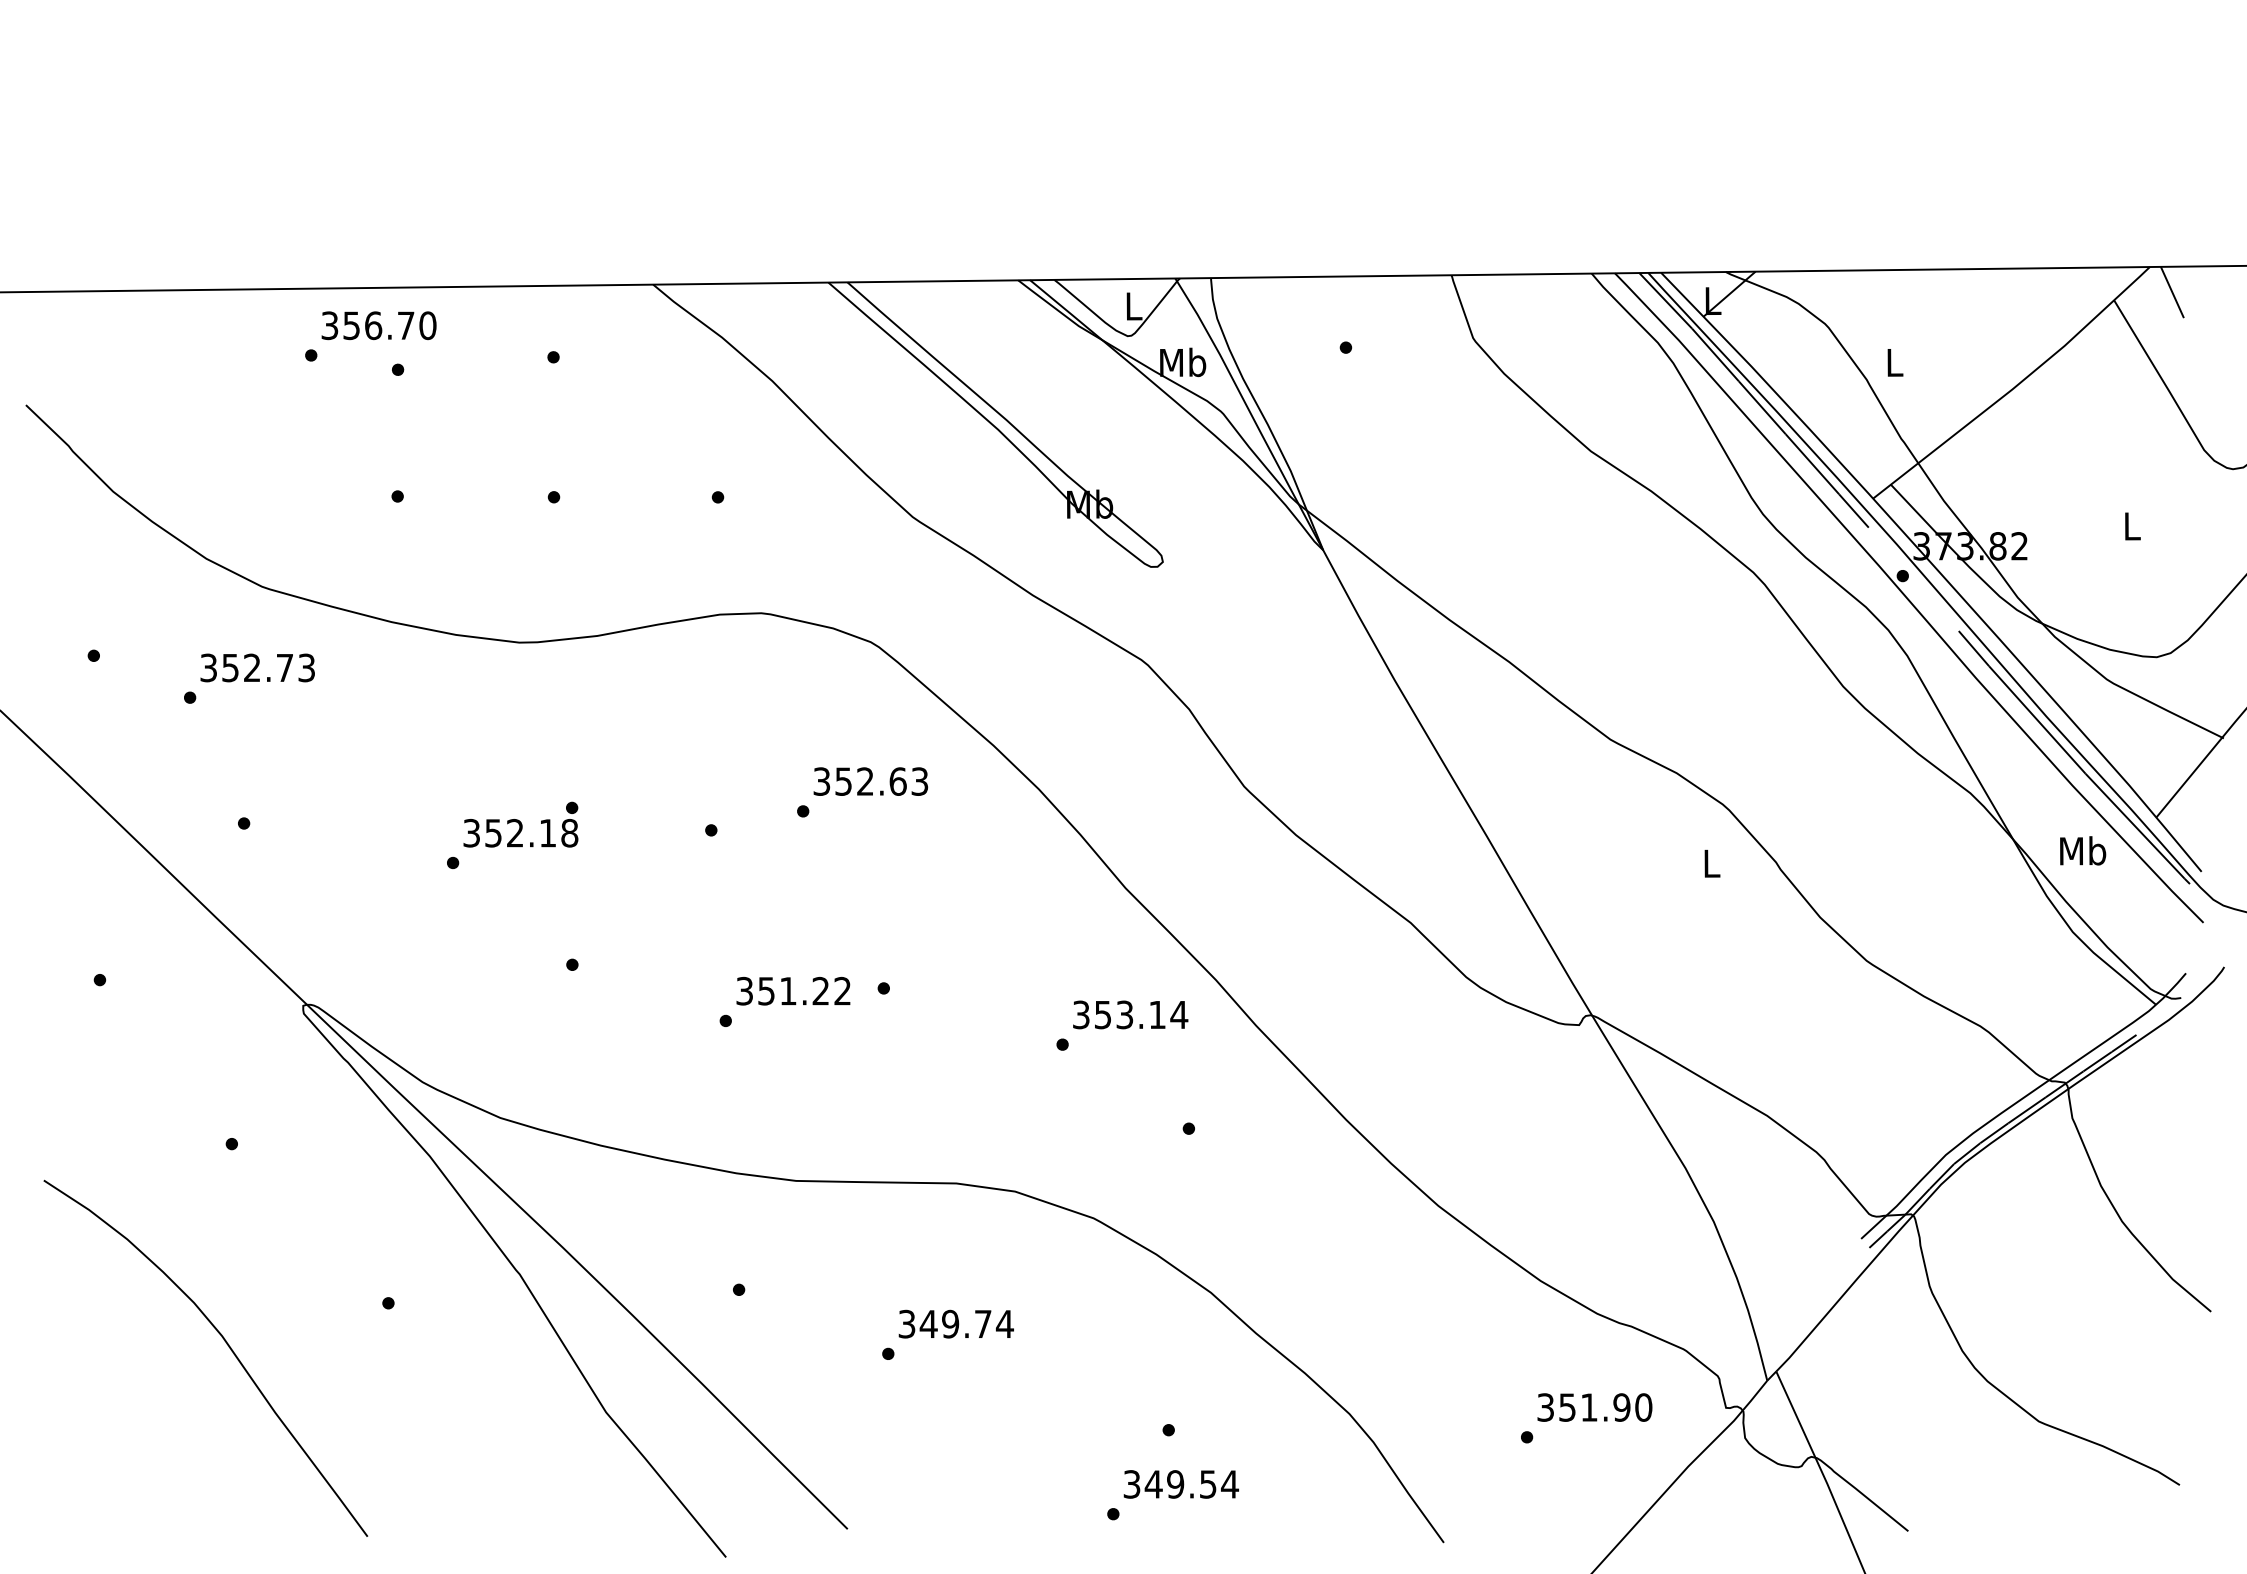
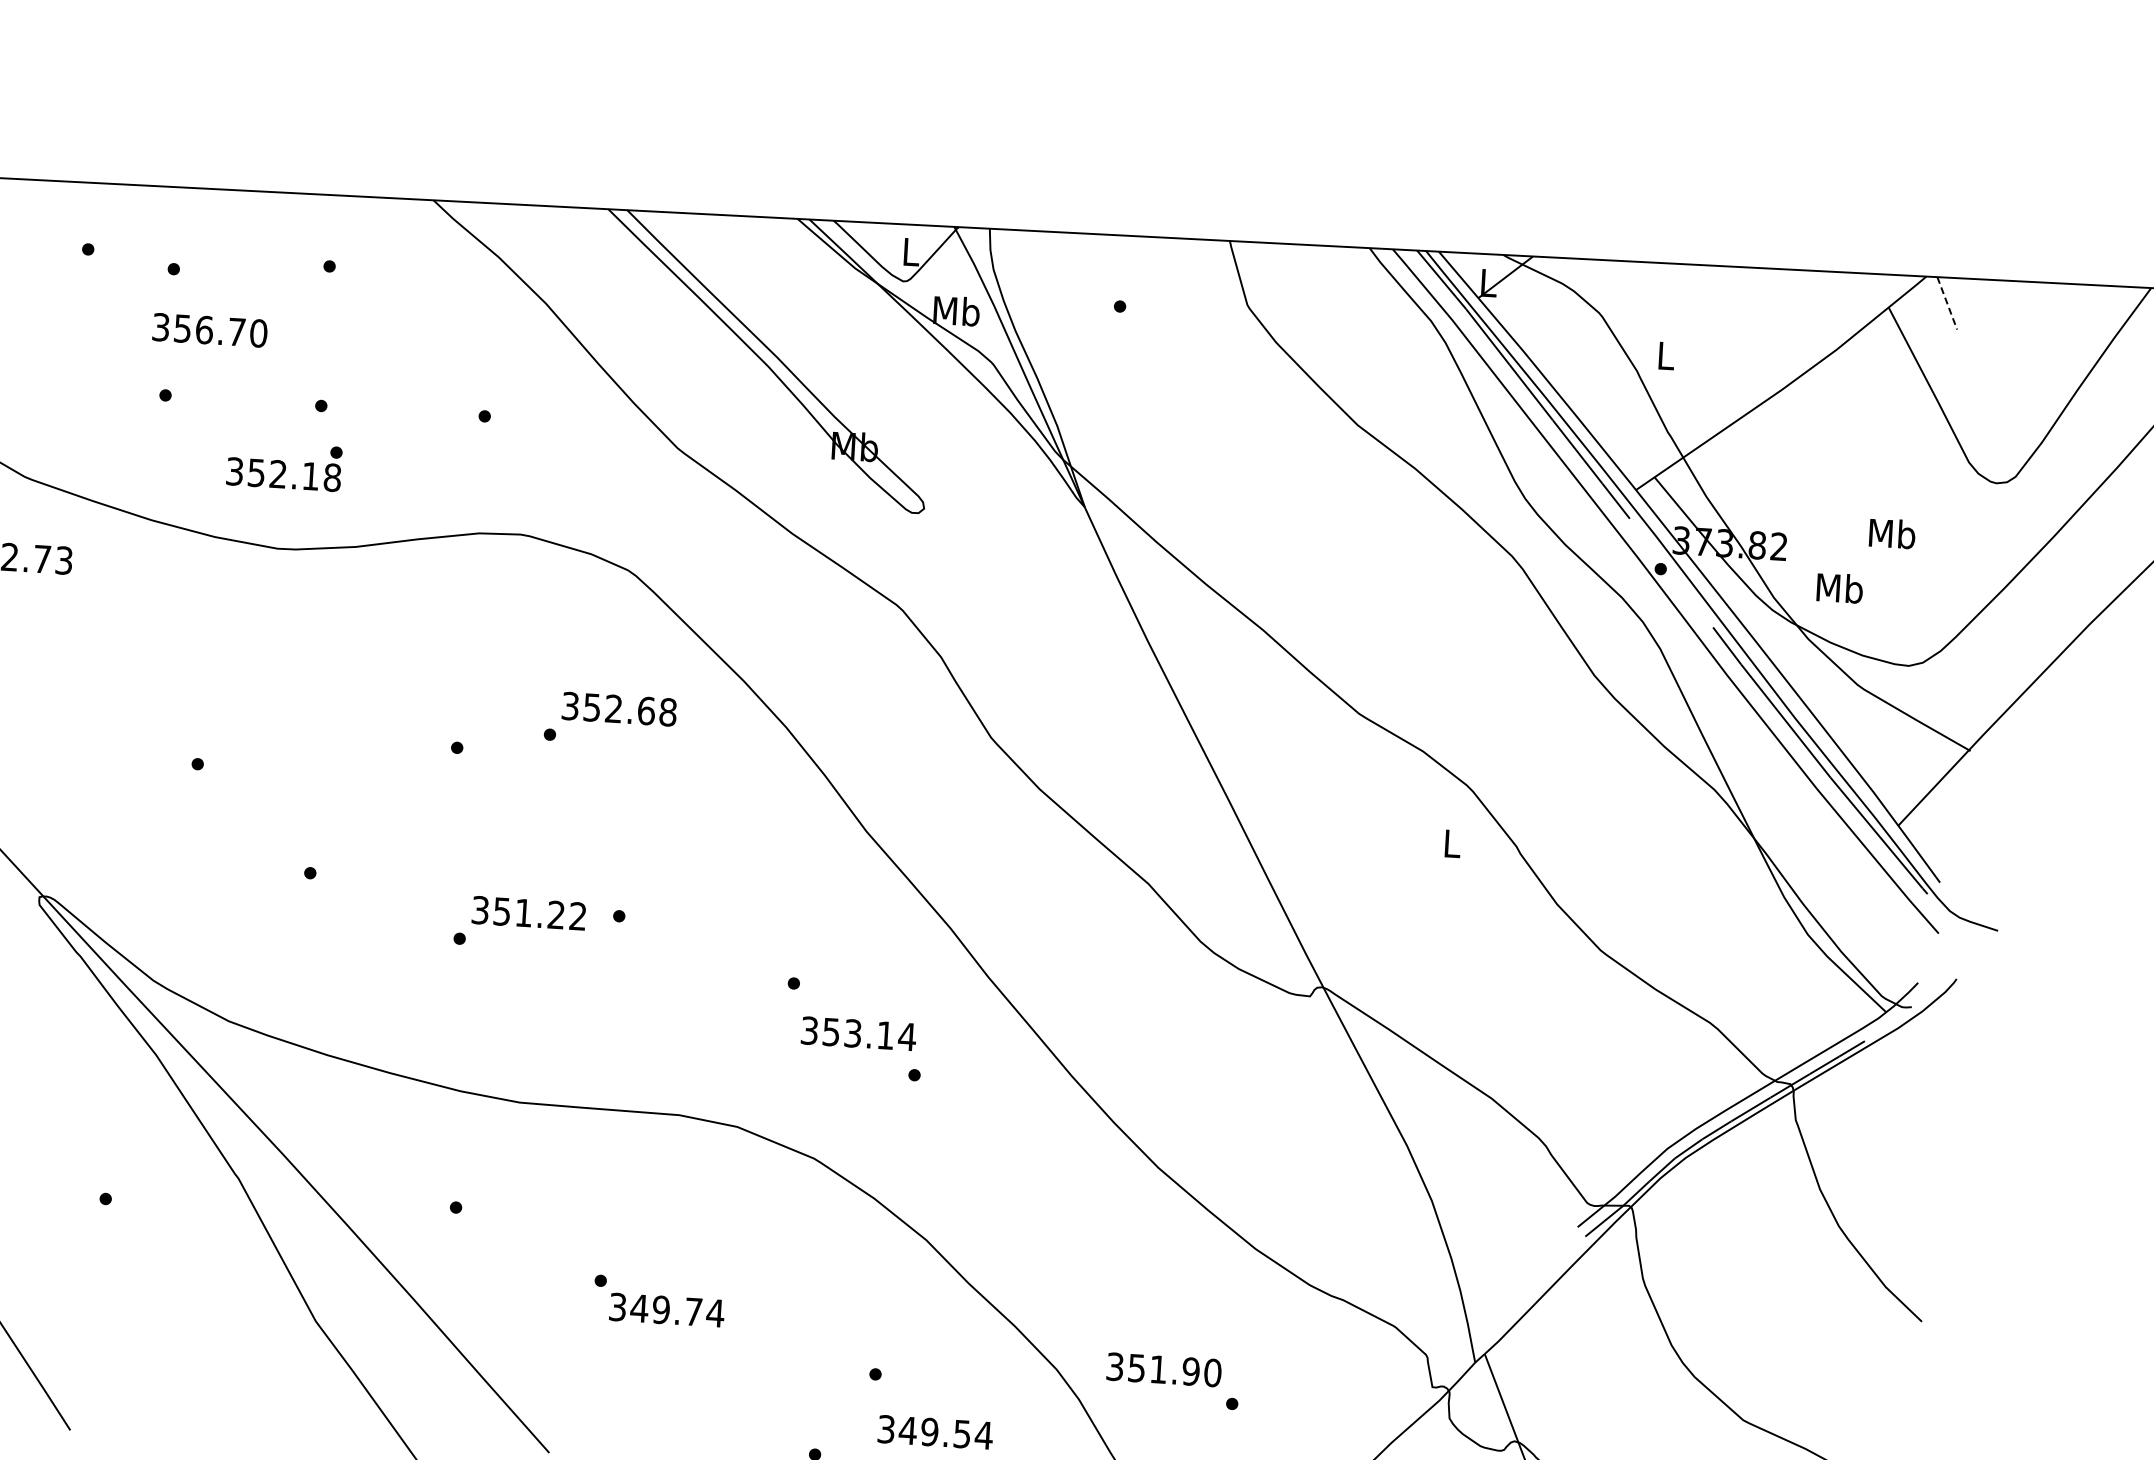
line: (2172, 292) -> (1947, 303), solid -> dashed
text: (378, 325) -> (209, 330), moved
text: (2132, 525) -> (1892, 533), L -> Mb
text: (919, 781) -> (667, 712), 352.63 -> 352.68
text: (520, 824) -> (284, 465), moved
text: (2083, 850) -> (1840, 587), moved
text: (1130, 1014) -> (858, 1033), moved
text: (955, 1323) -> (666, 1309), moved
text: (1594, 1407) -> (1163, 1369), moved
text: (1180, 1484) -> (934, 1432), moved

